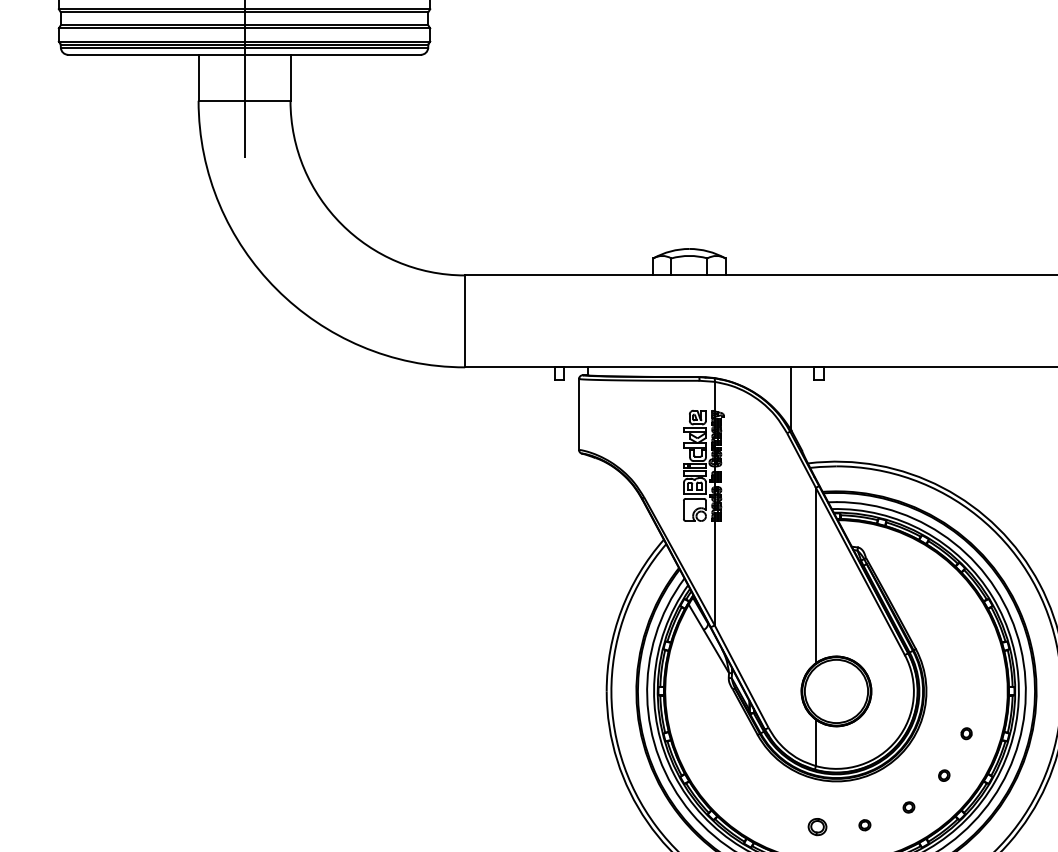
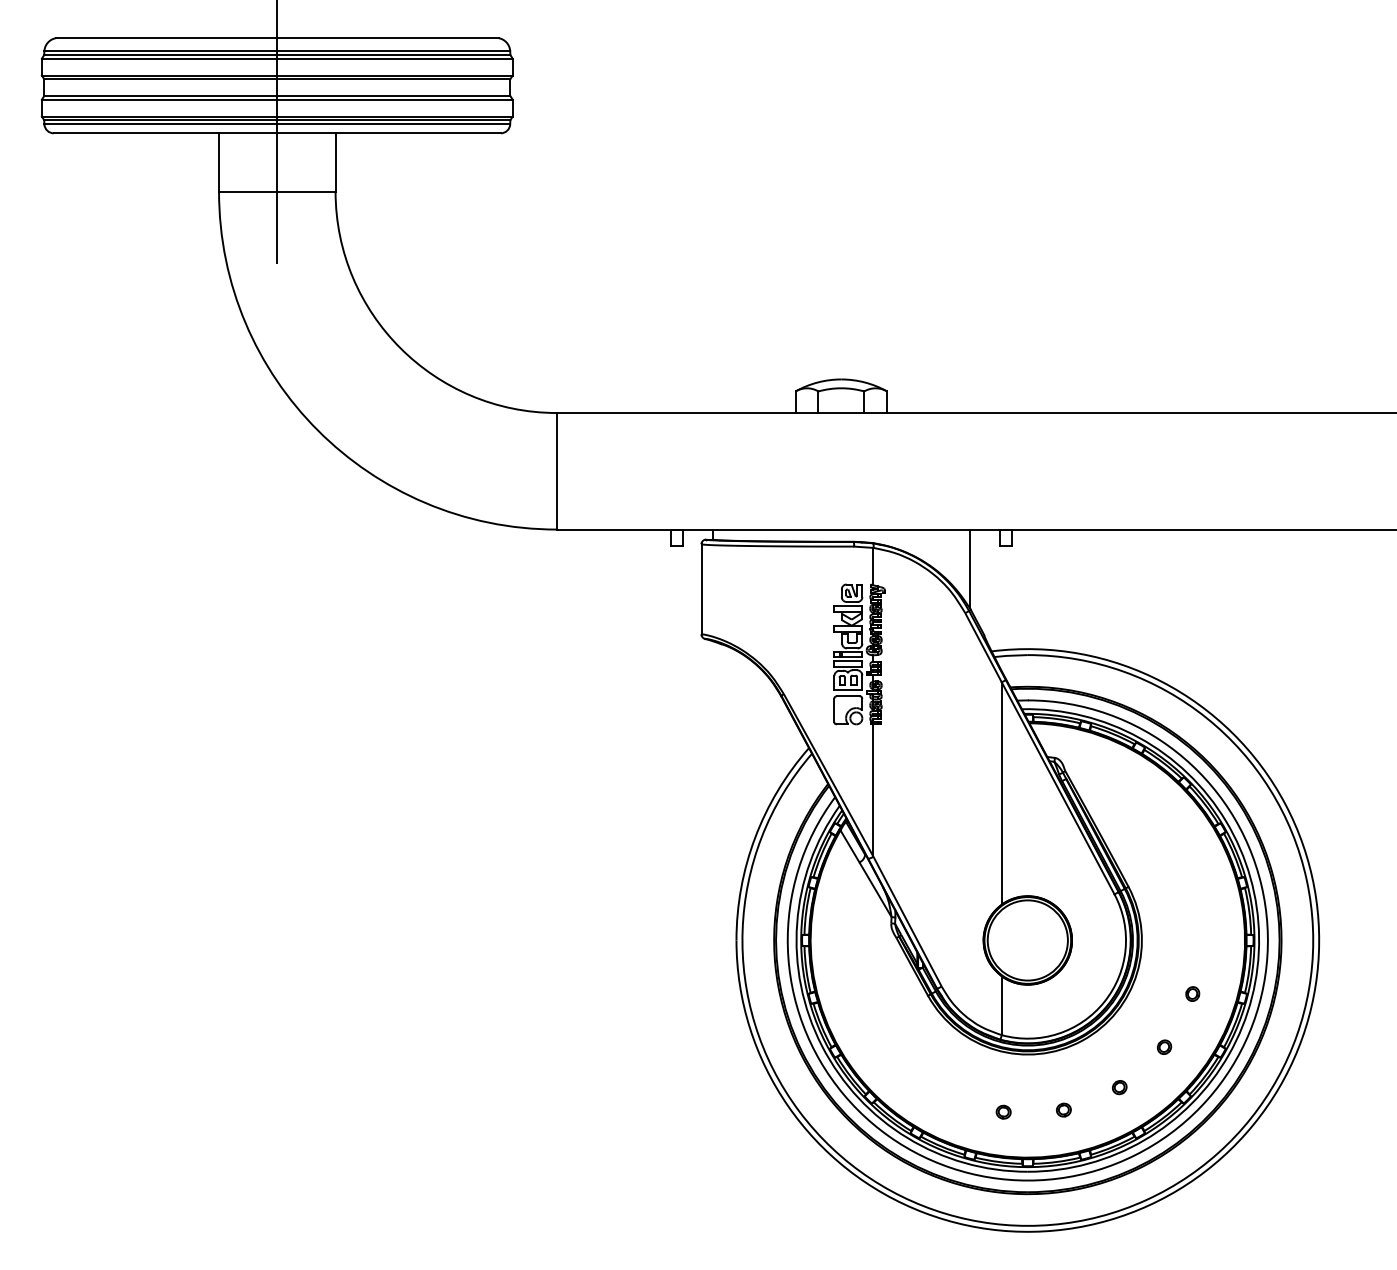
part: (817, 826) -> (1003, 1111), size x0.62

